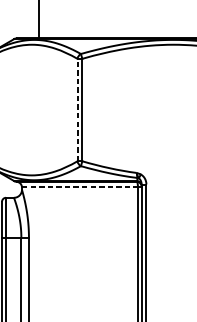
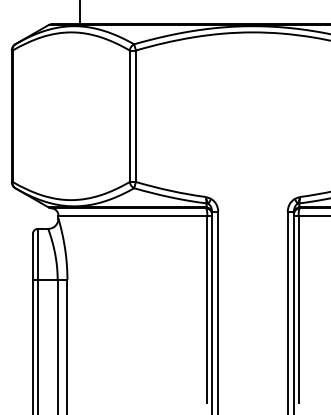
line: (77, 110) -> (129, 116), dashed -> solid
line: (80, 187) -> (133, 215), dashed -> solid

